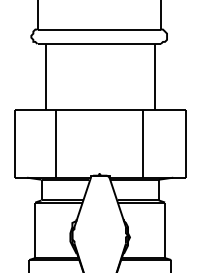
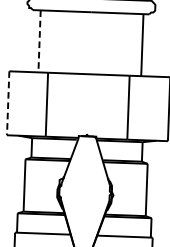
line: (45, 76) -> (39, 41), solid -> dashed
line: (14, 143) -> (7, 103), solid -> dashed

